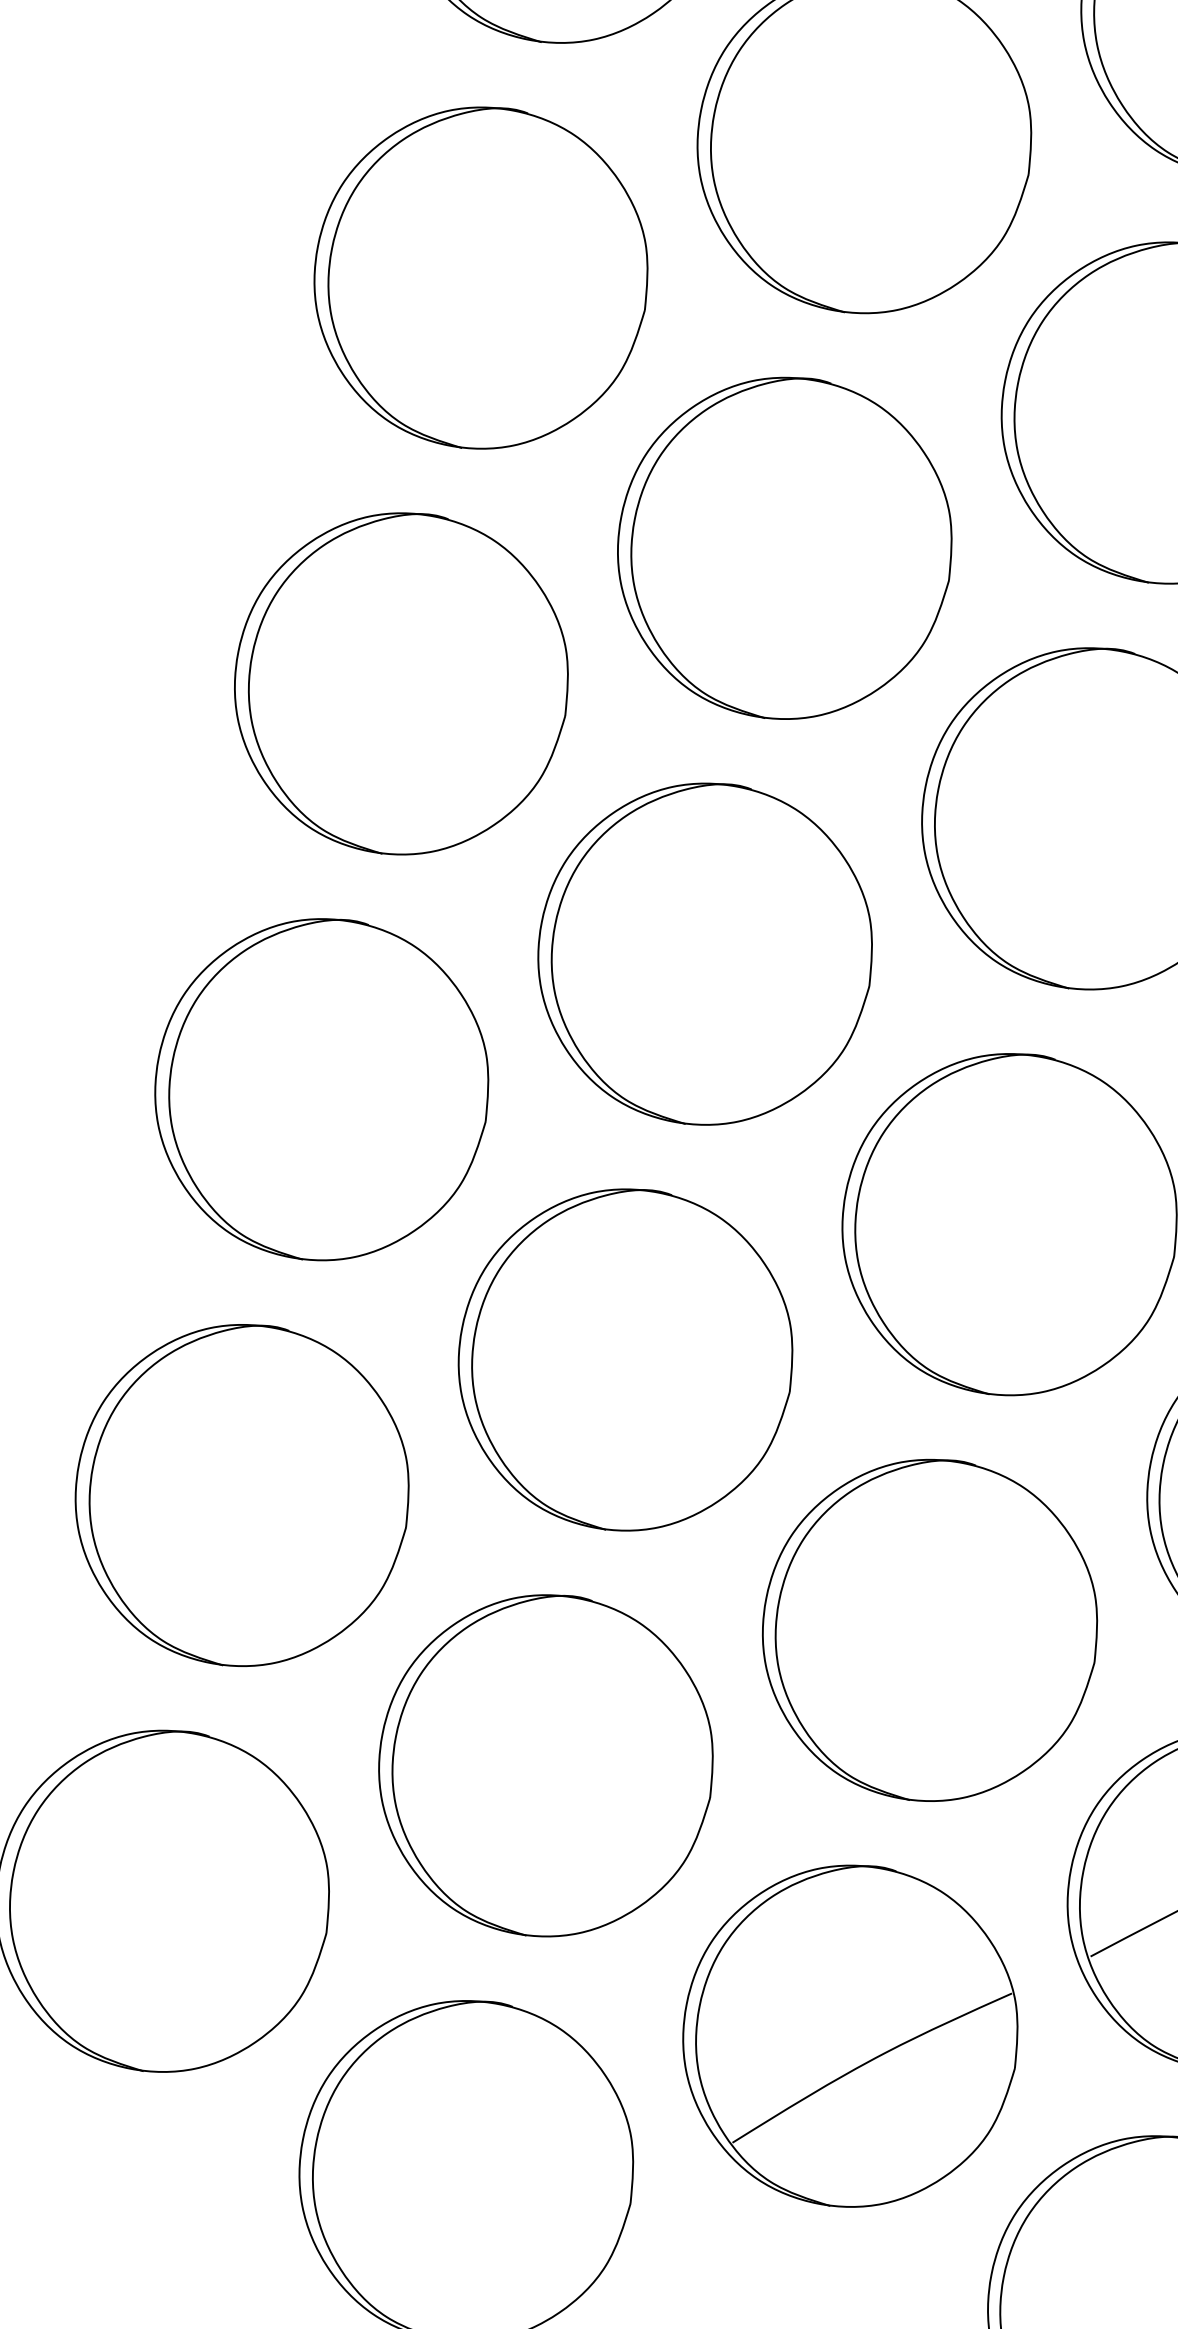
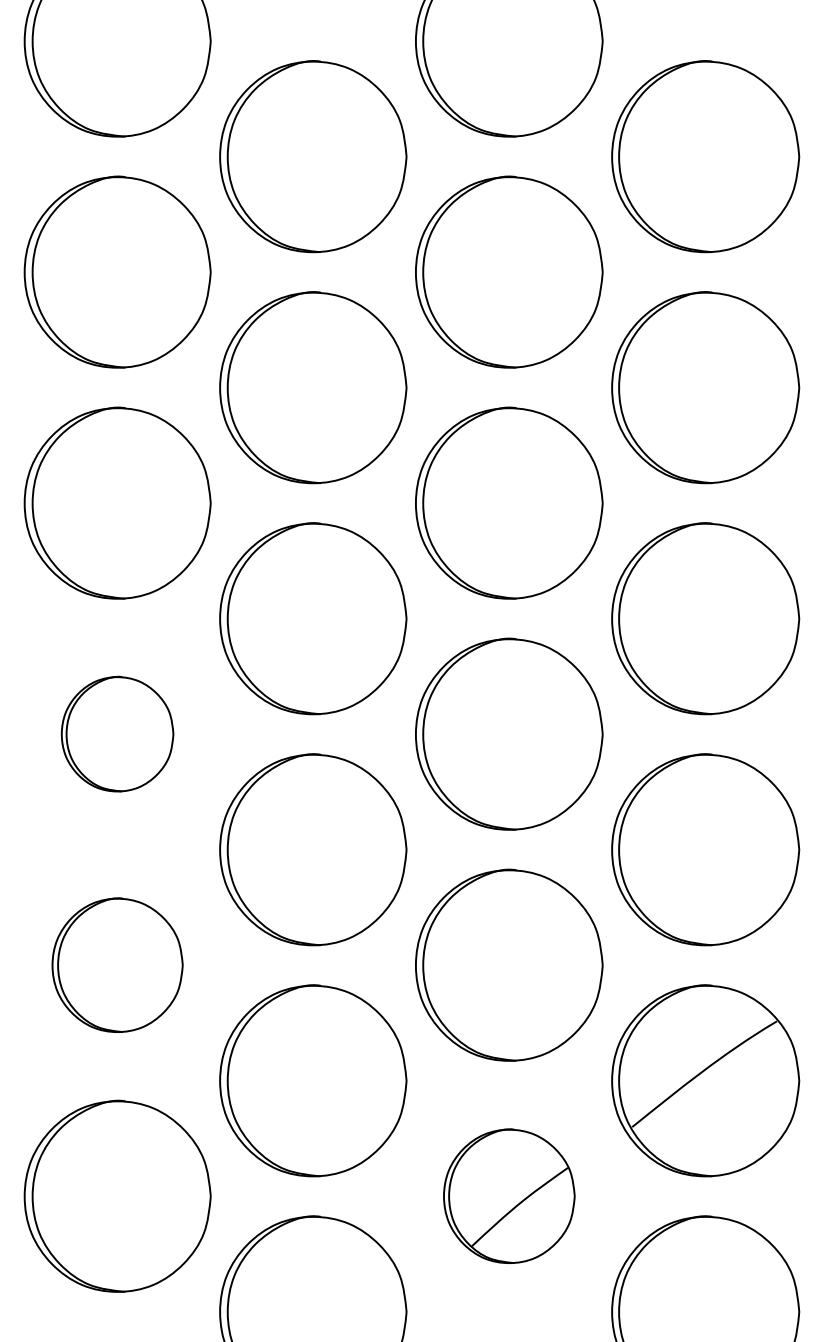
part: (322, 1087) -> (117, 733), size x0.6
part: (242, 1493) -> (117, 964), size x0.7
part: (851, 2034) -> (509, 1195), size x0.7

